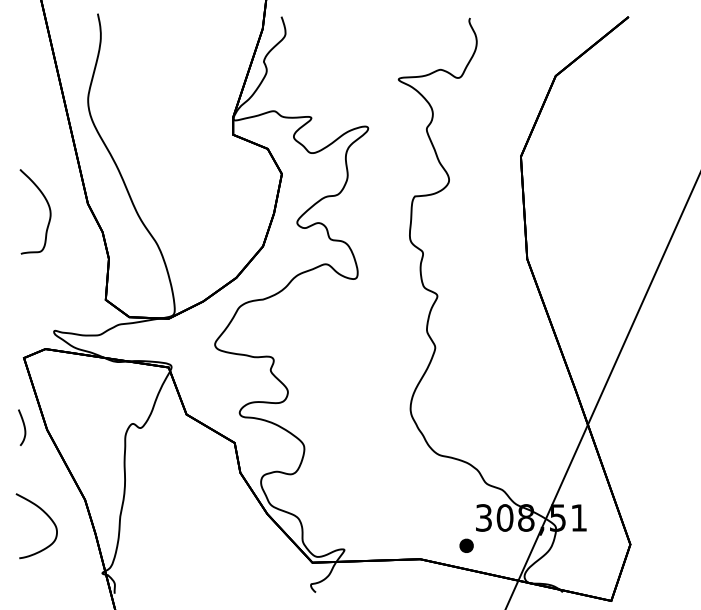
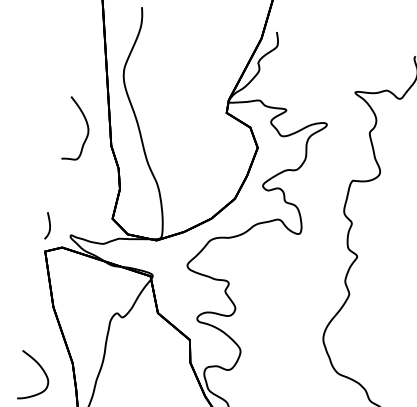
curve: (48, 207) -> (87, 128), moved
curve: (23, 427) -> (49, 226), moved

